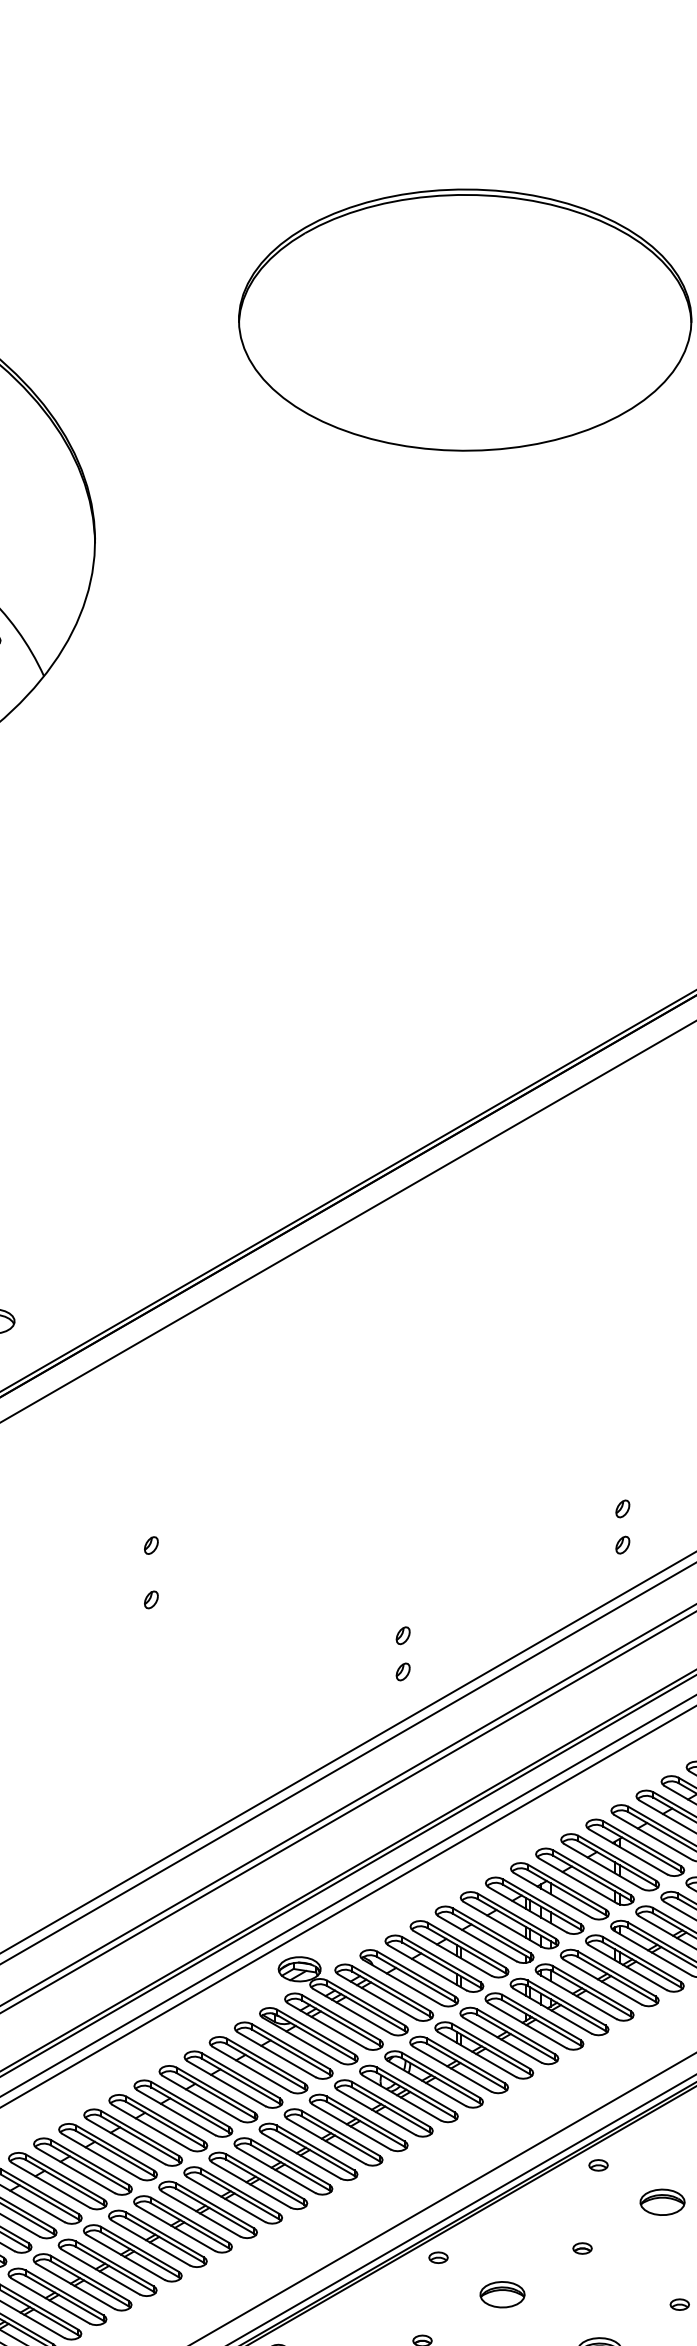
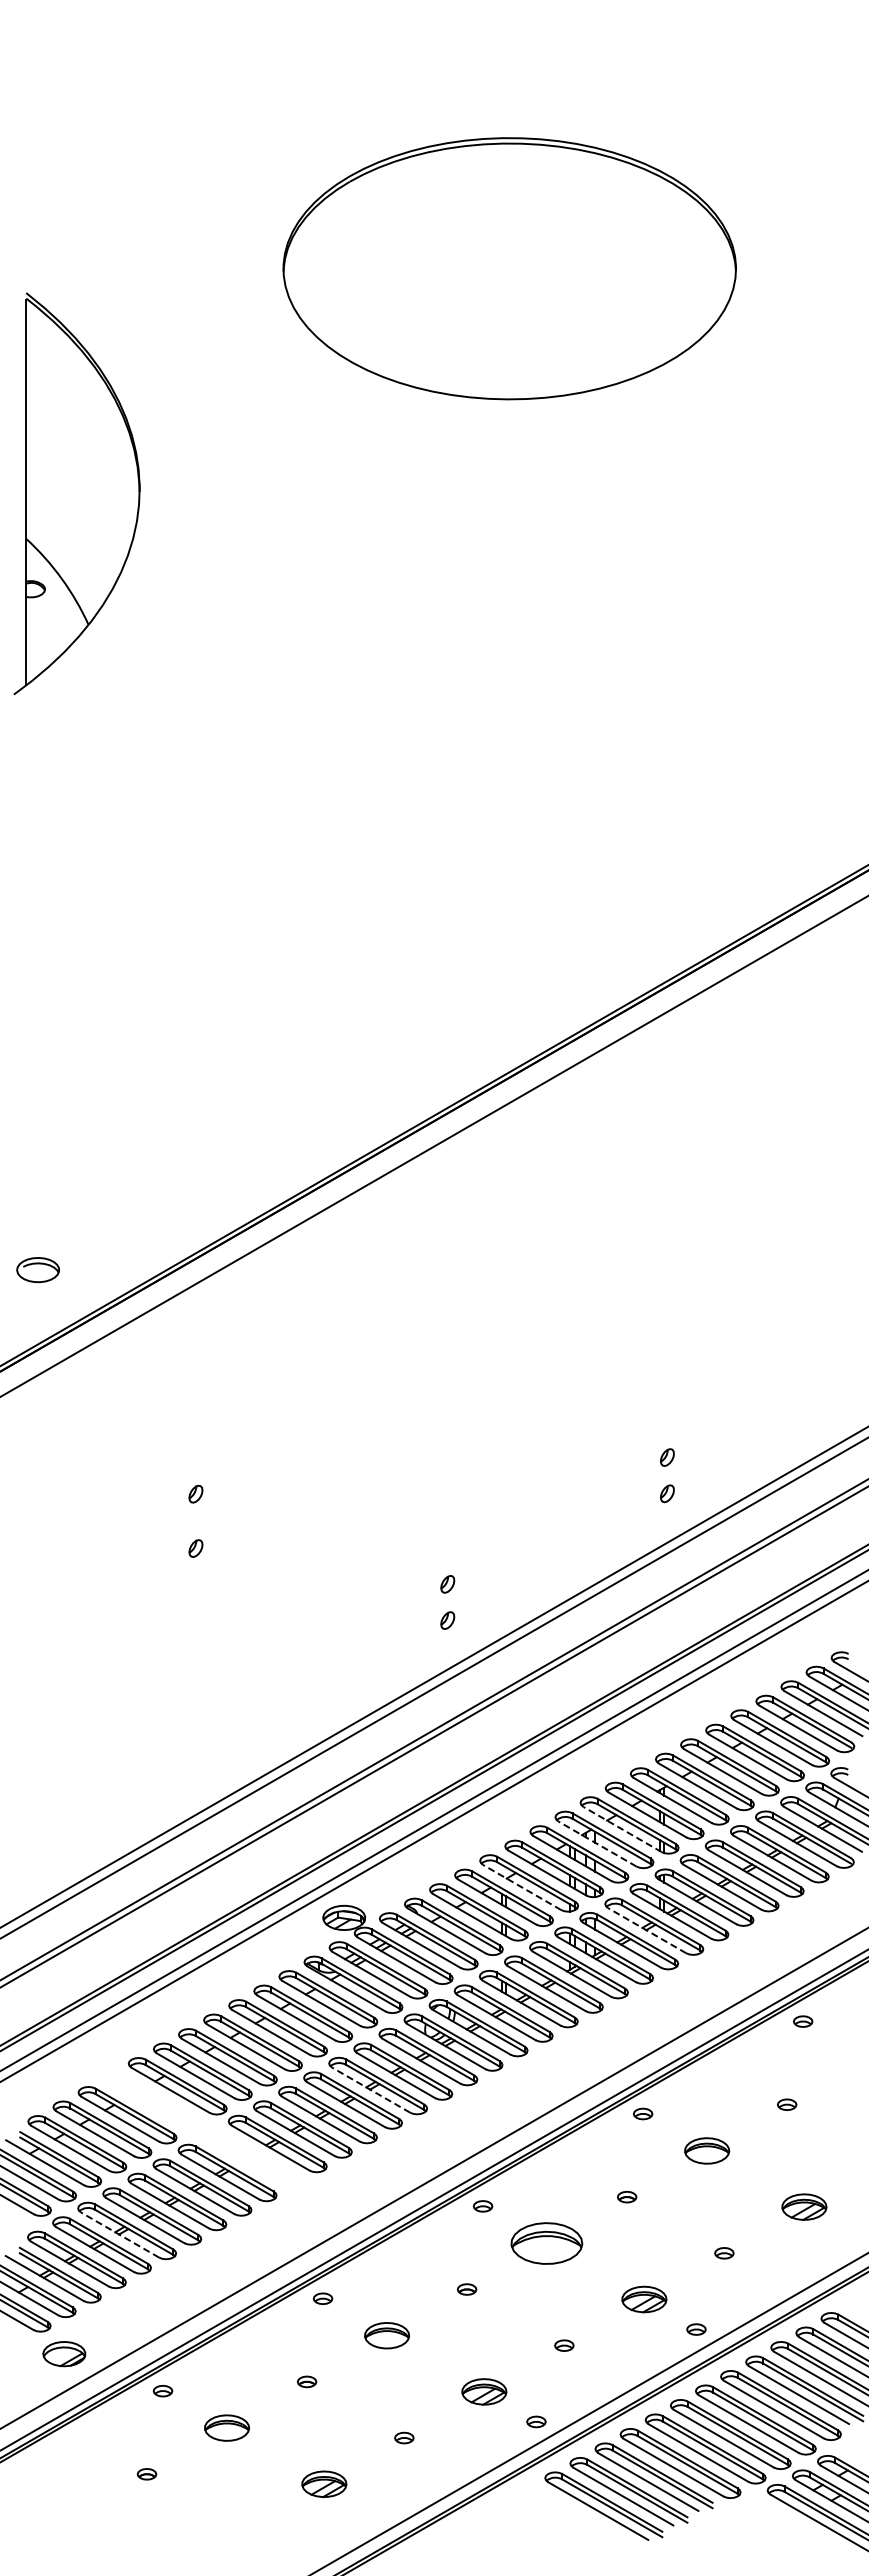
line: (577, 1880) -> (622, 1829), solid -> dashed
line: (552, 1894) -> (597, 1843), solid -> dashed
line: (476, 1938) -> (521, 1887), solid -> dashed
line: (601, 1981) -> (646, 1930), solid -> dashed
line: (325, 2140) -> (370, 2089), solid -> dashed
part: (157, 2180) -> (202, 2129), removed
line: (74, 2285) -> (119, 2234), solid -> dashed
part: (502, 2293) -> (547, 2242), size x1.6

